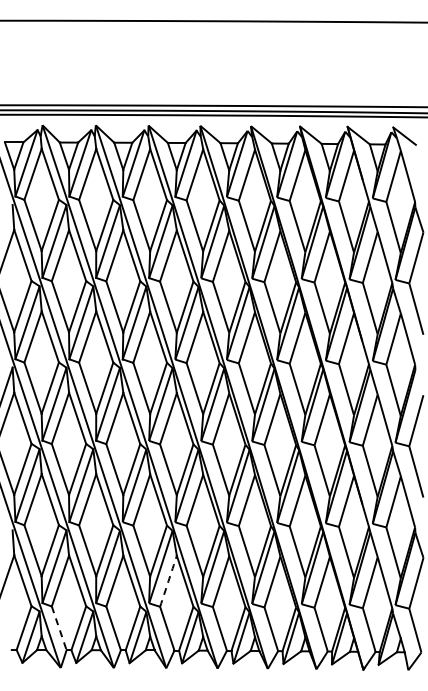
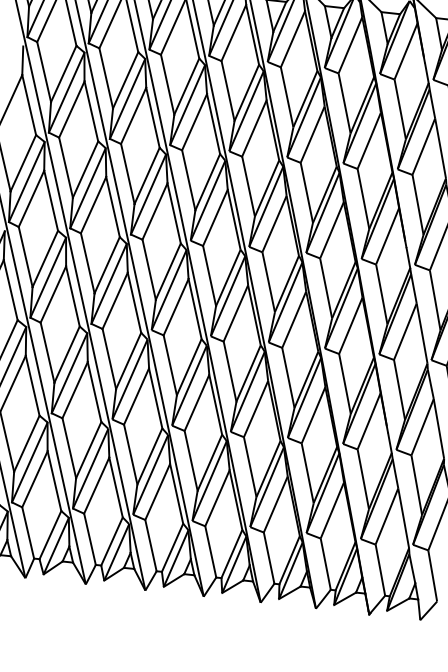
arc: (168, 581) -> (157, 492), dashed -> solid
line: (59, 628) -> (28, 533), dashed -> solid

